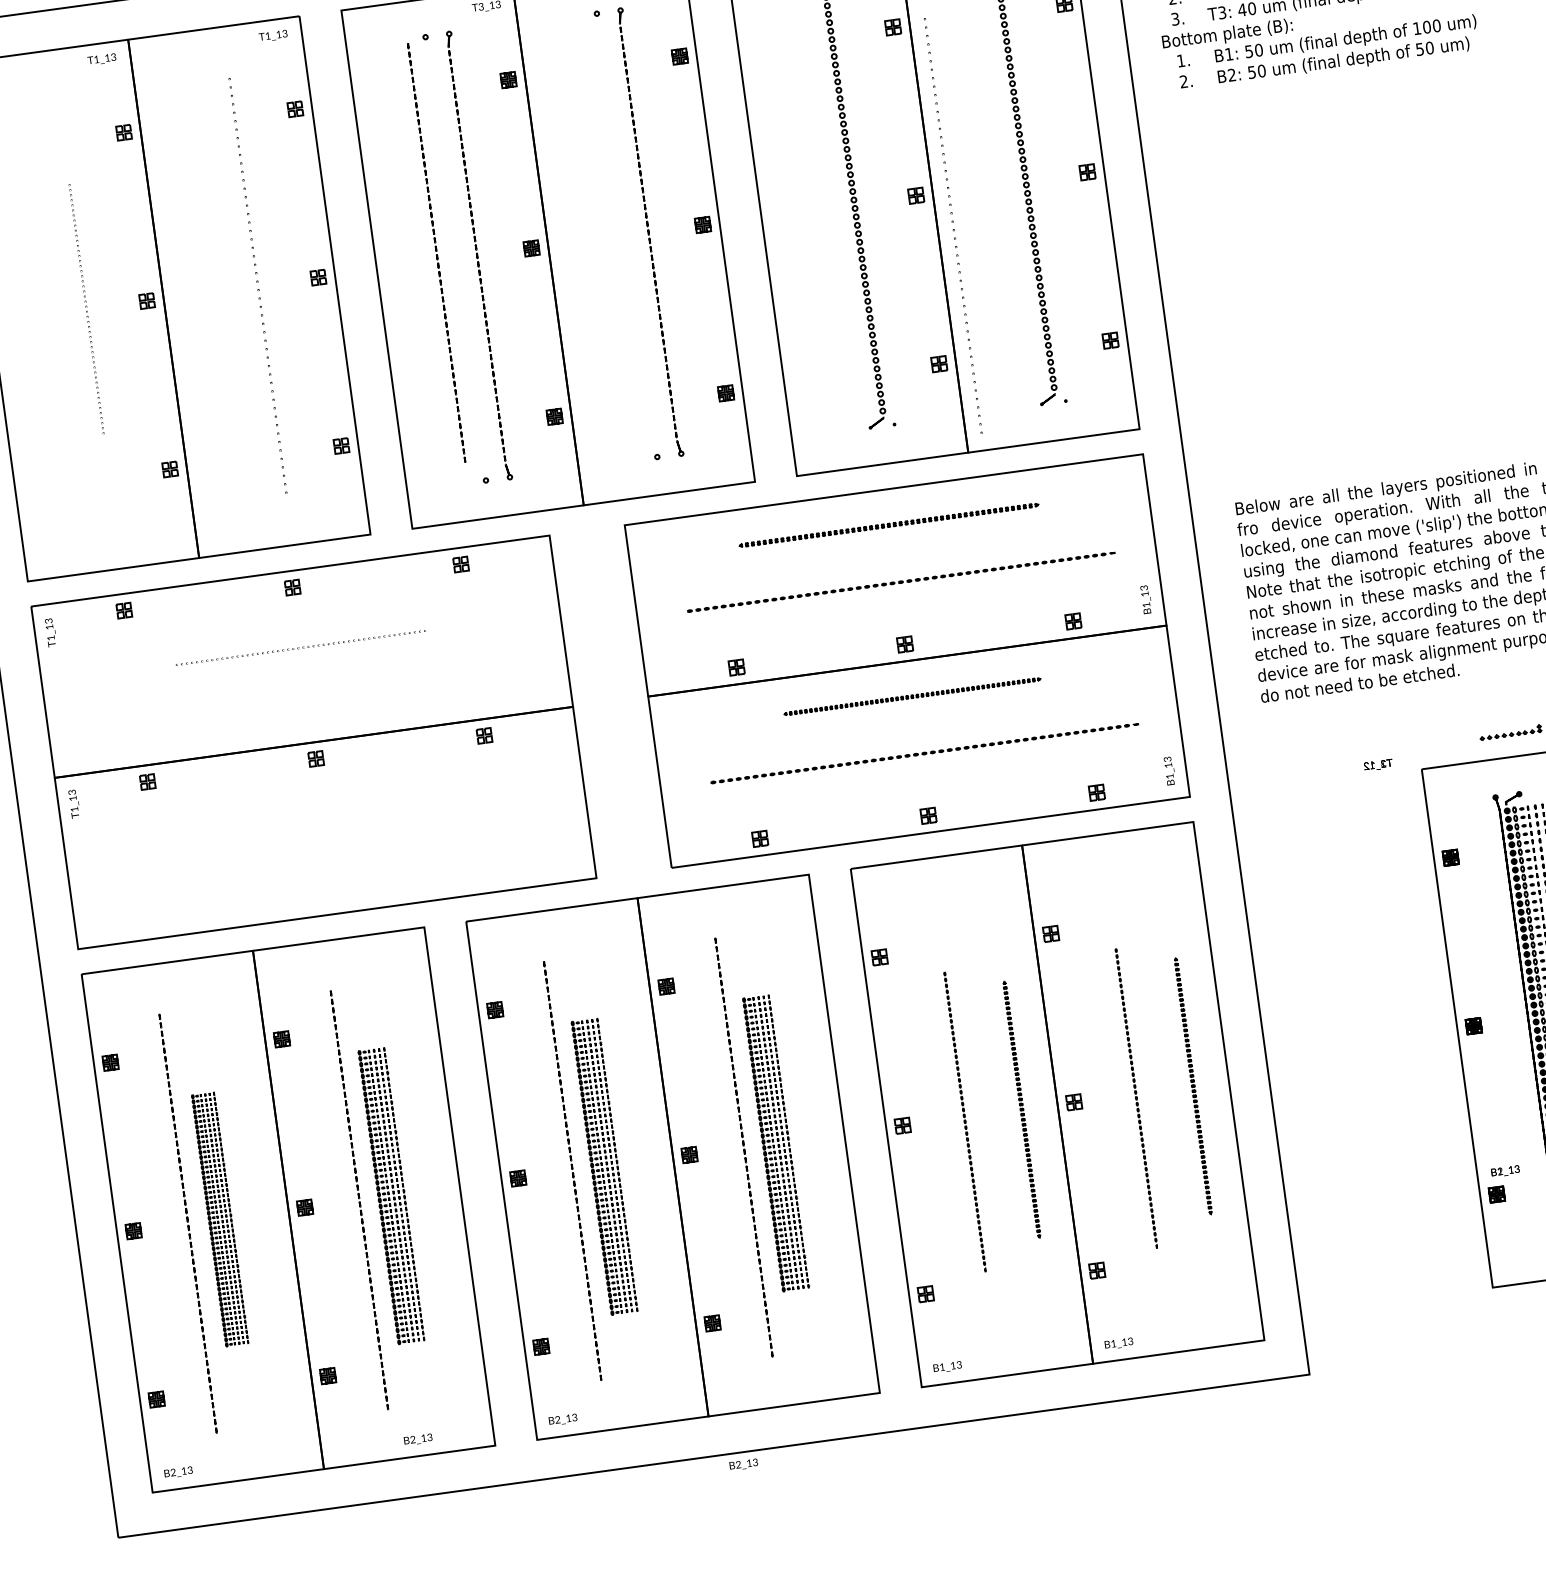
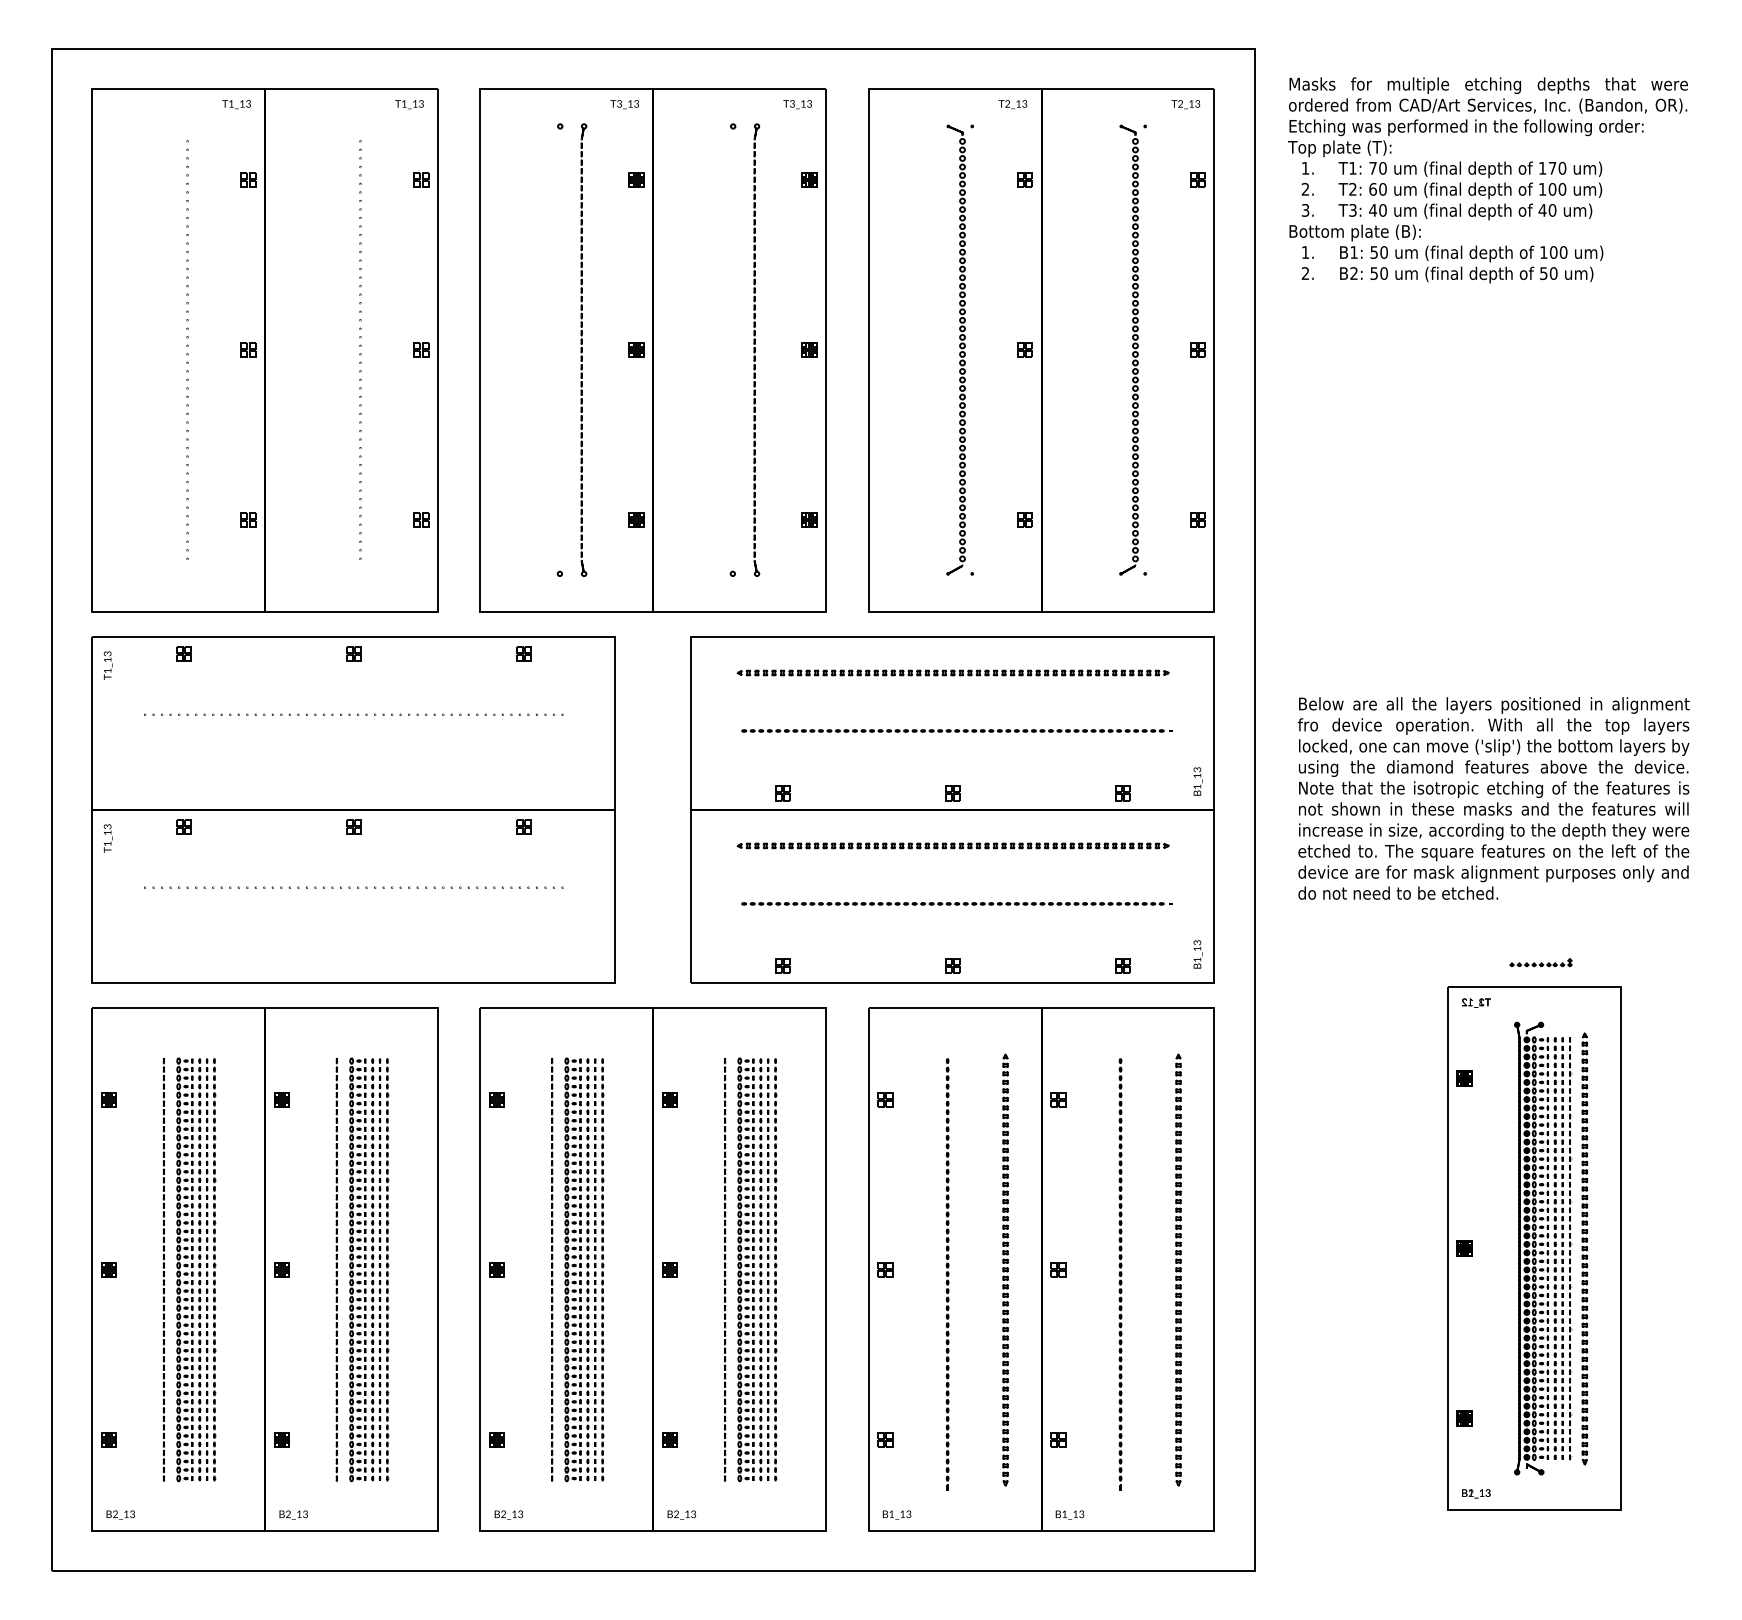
part: (953, 225) -> (1057, 384), removed
line: (436, 251) -> (541, 340), removed
part: (86, 308) -> (187, 349), size x1.67
part: (888, 524) -> (952, 672), size x1.43
part: (300, 647) -> (353, 714), size x1.67
part: (911, 696) -> (952, 845), size x1.67
text: (1378, 764) -> (1476, 1002), moved
part: (324, 819) -> (353, 887), added
part: (1193, 1085) -> (1178, 1269), size x1.67
part: (1136, 1098) -> (1120, 1274), size x1.43
part: (1021, 1109) -> (1005, 1269), size x1.67
part: (965, 1122) -> (947, 1274), size x1.43
part: (776, 1142) -> (757, 1269), size x1.43
part: (604, 1166) -> (584, 1269), size x1.43
text: (1505, 1171) -> (1476, 1493), moved
part: (391, 1195) -> (369, 1269), size x1.43
part: (220, 1219) -> (196, 1269), size x1.67
text: (418, 1439) -> (293, 1514), moved
text: (743, 1464) -> (681, 1514), moved

